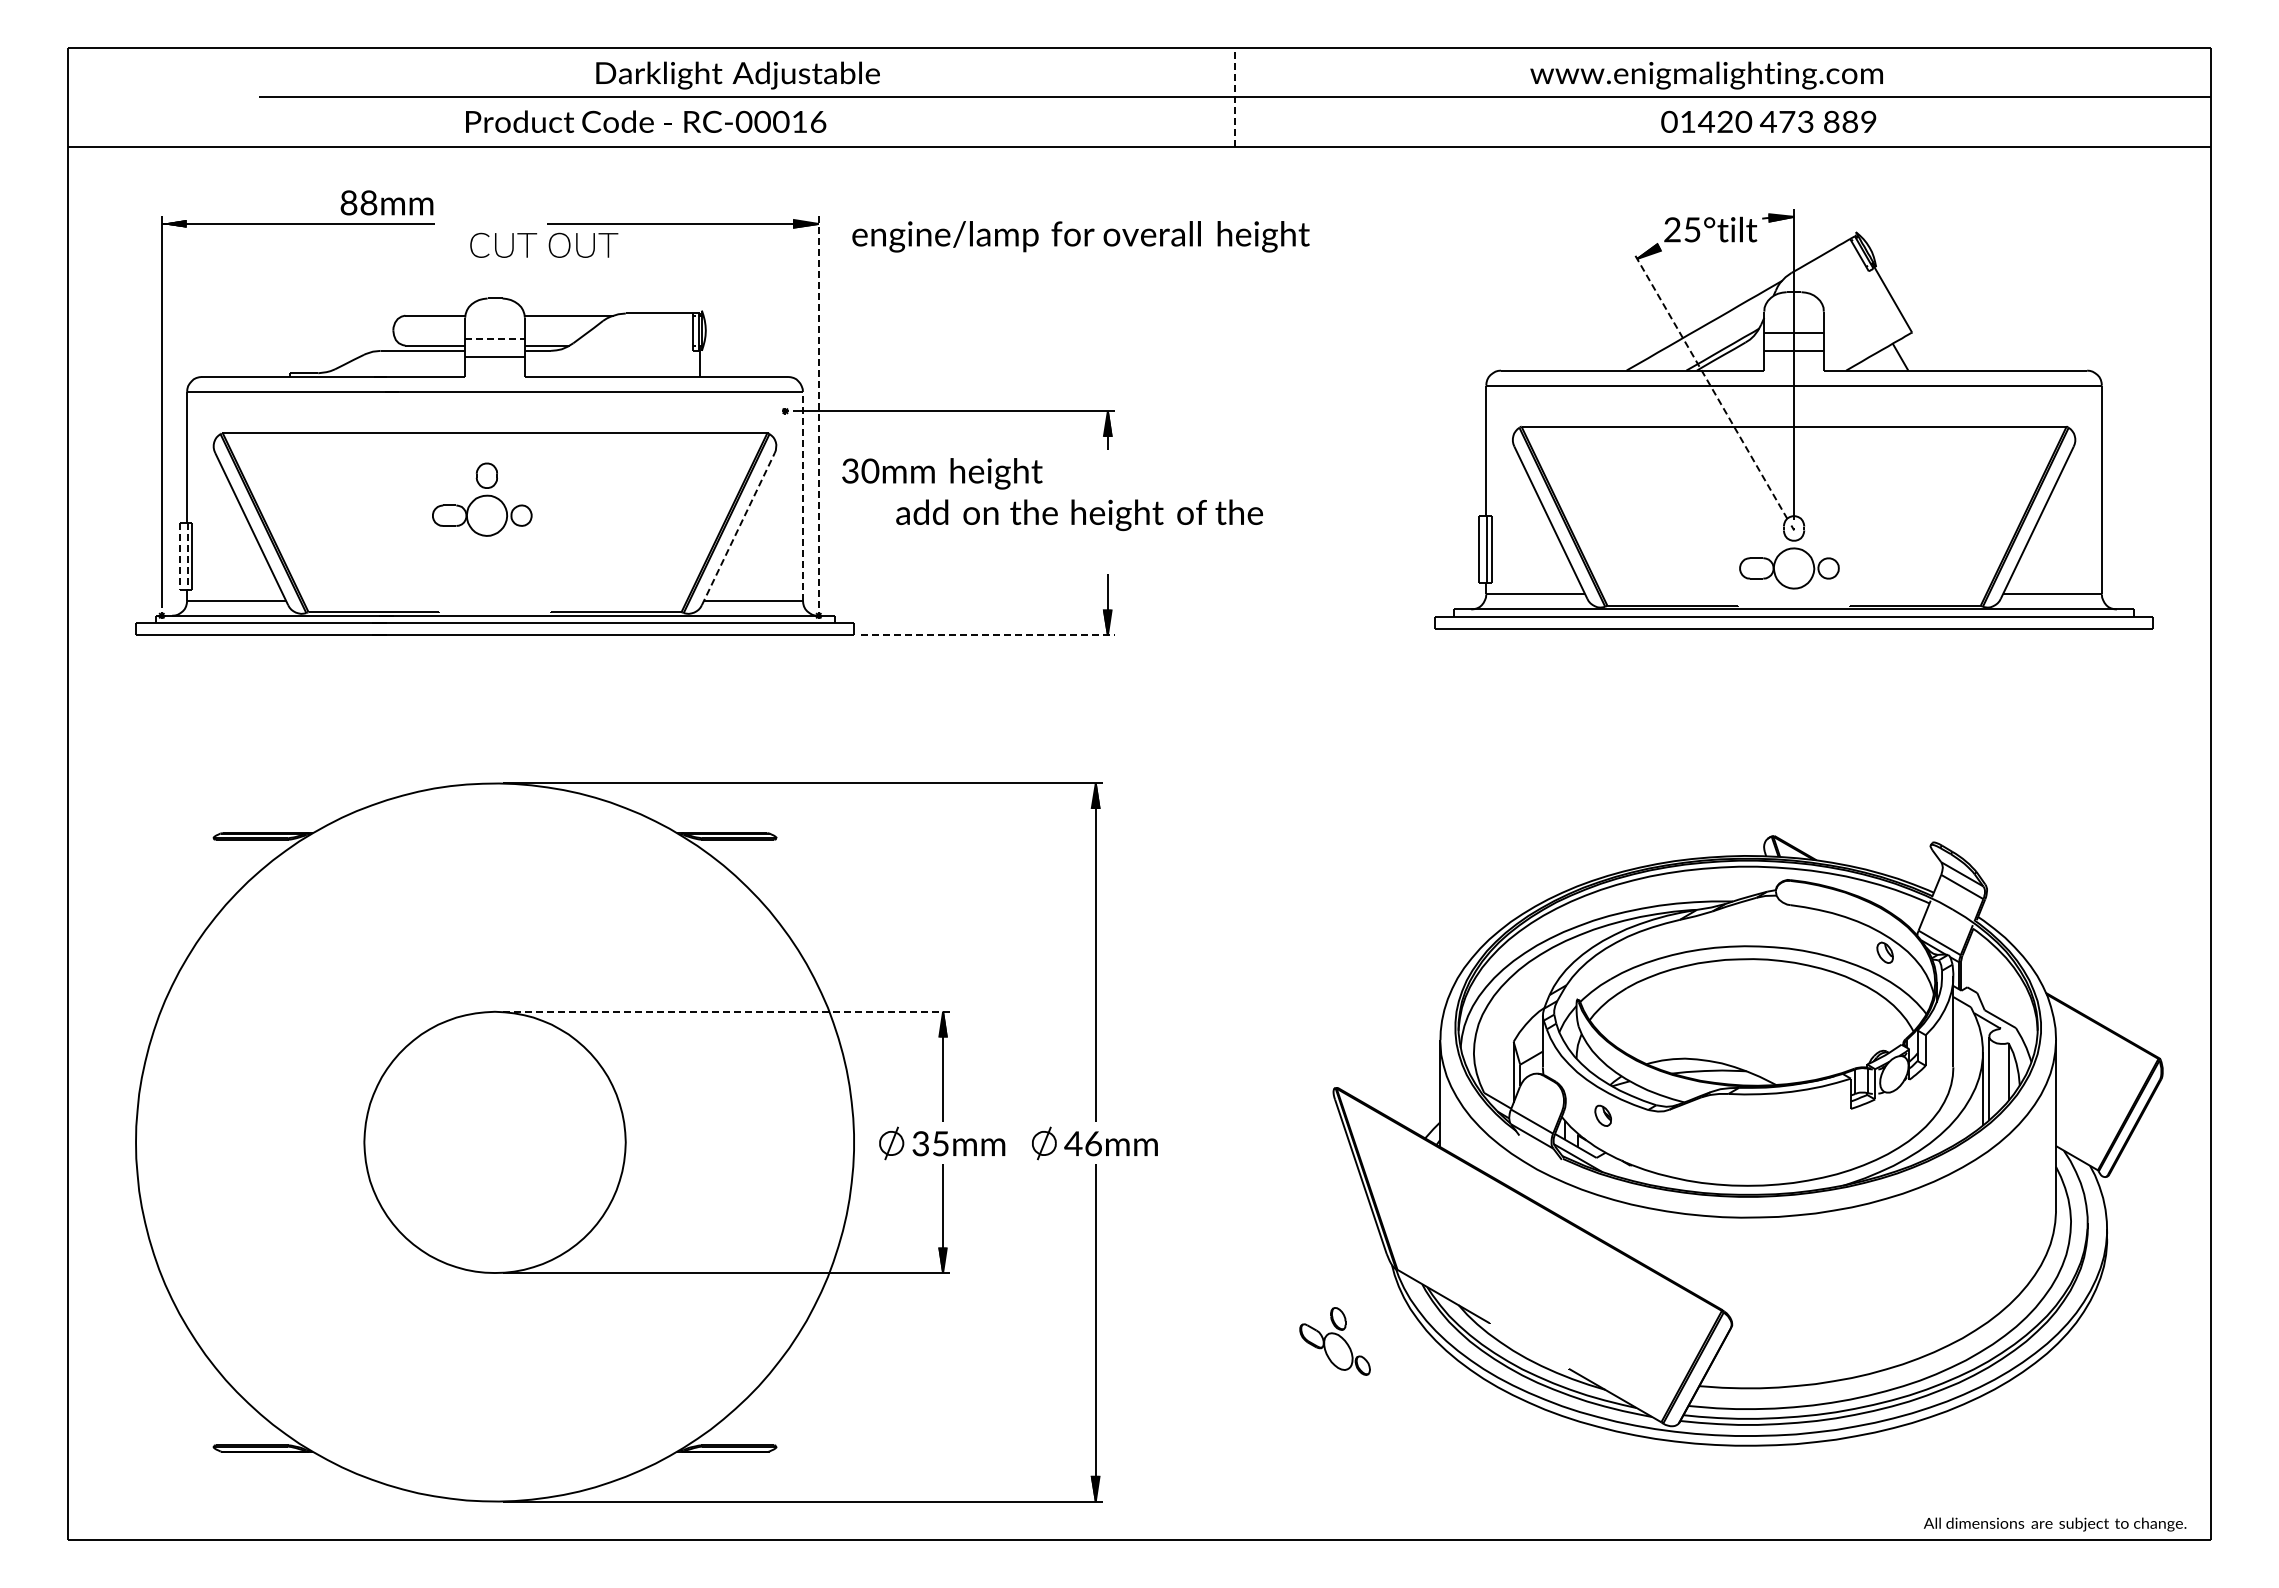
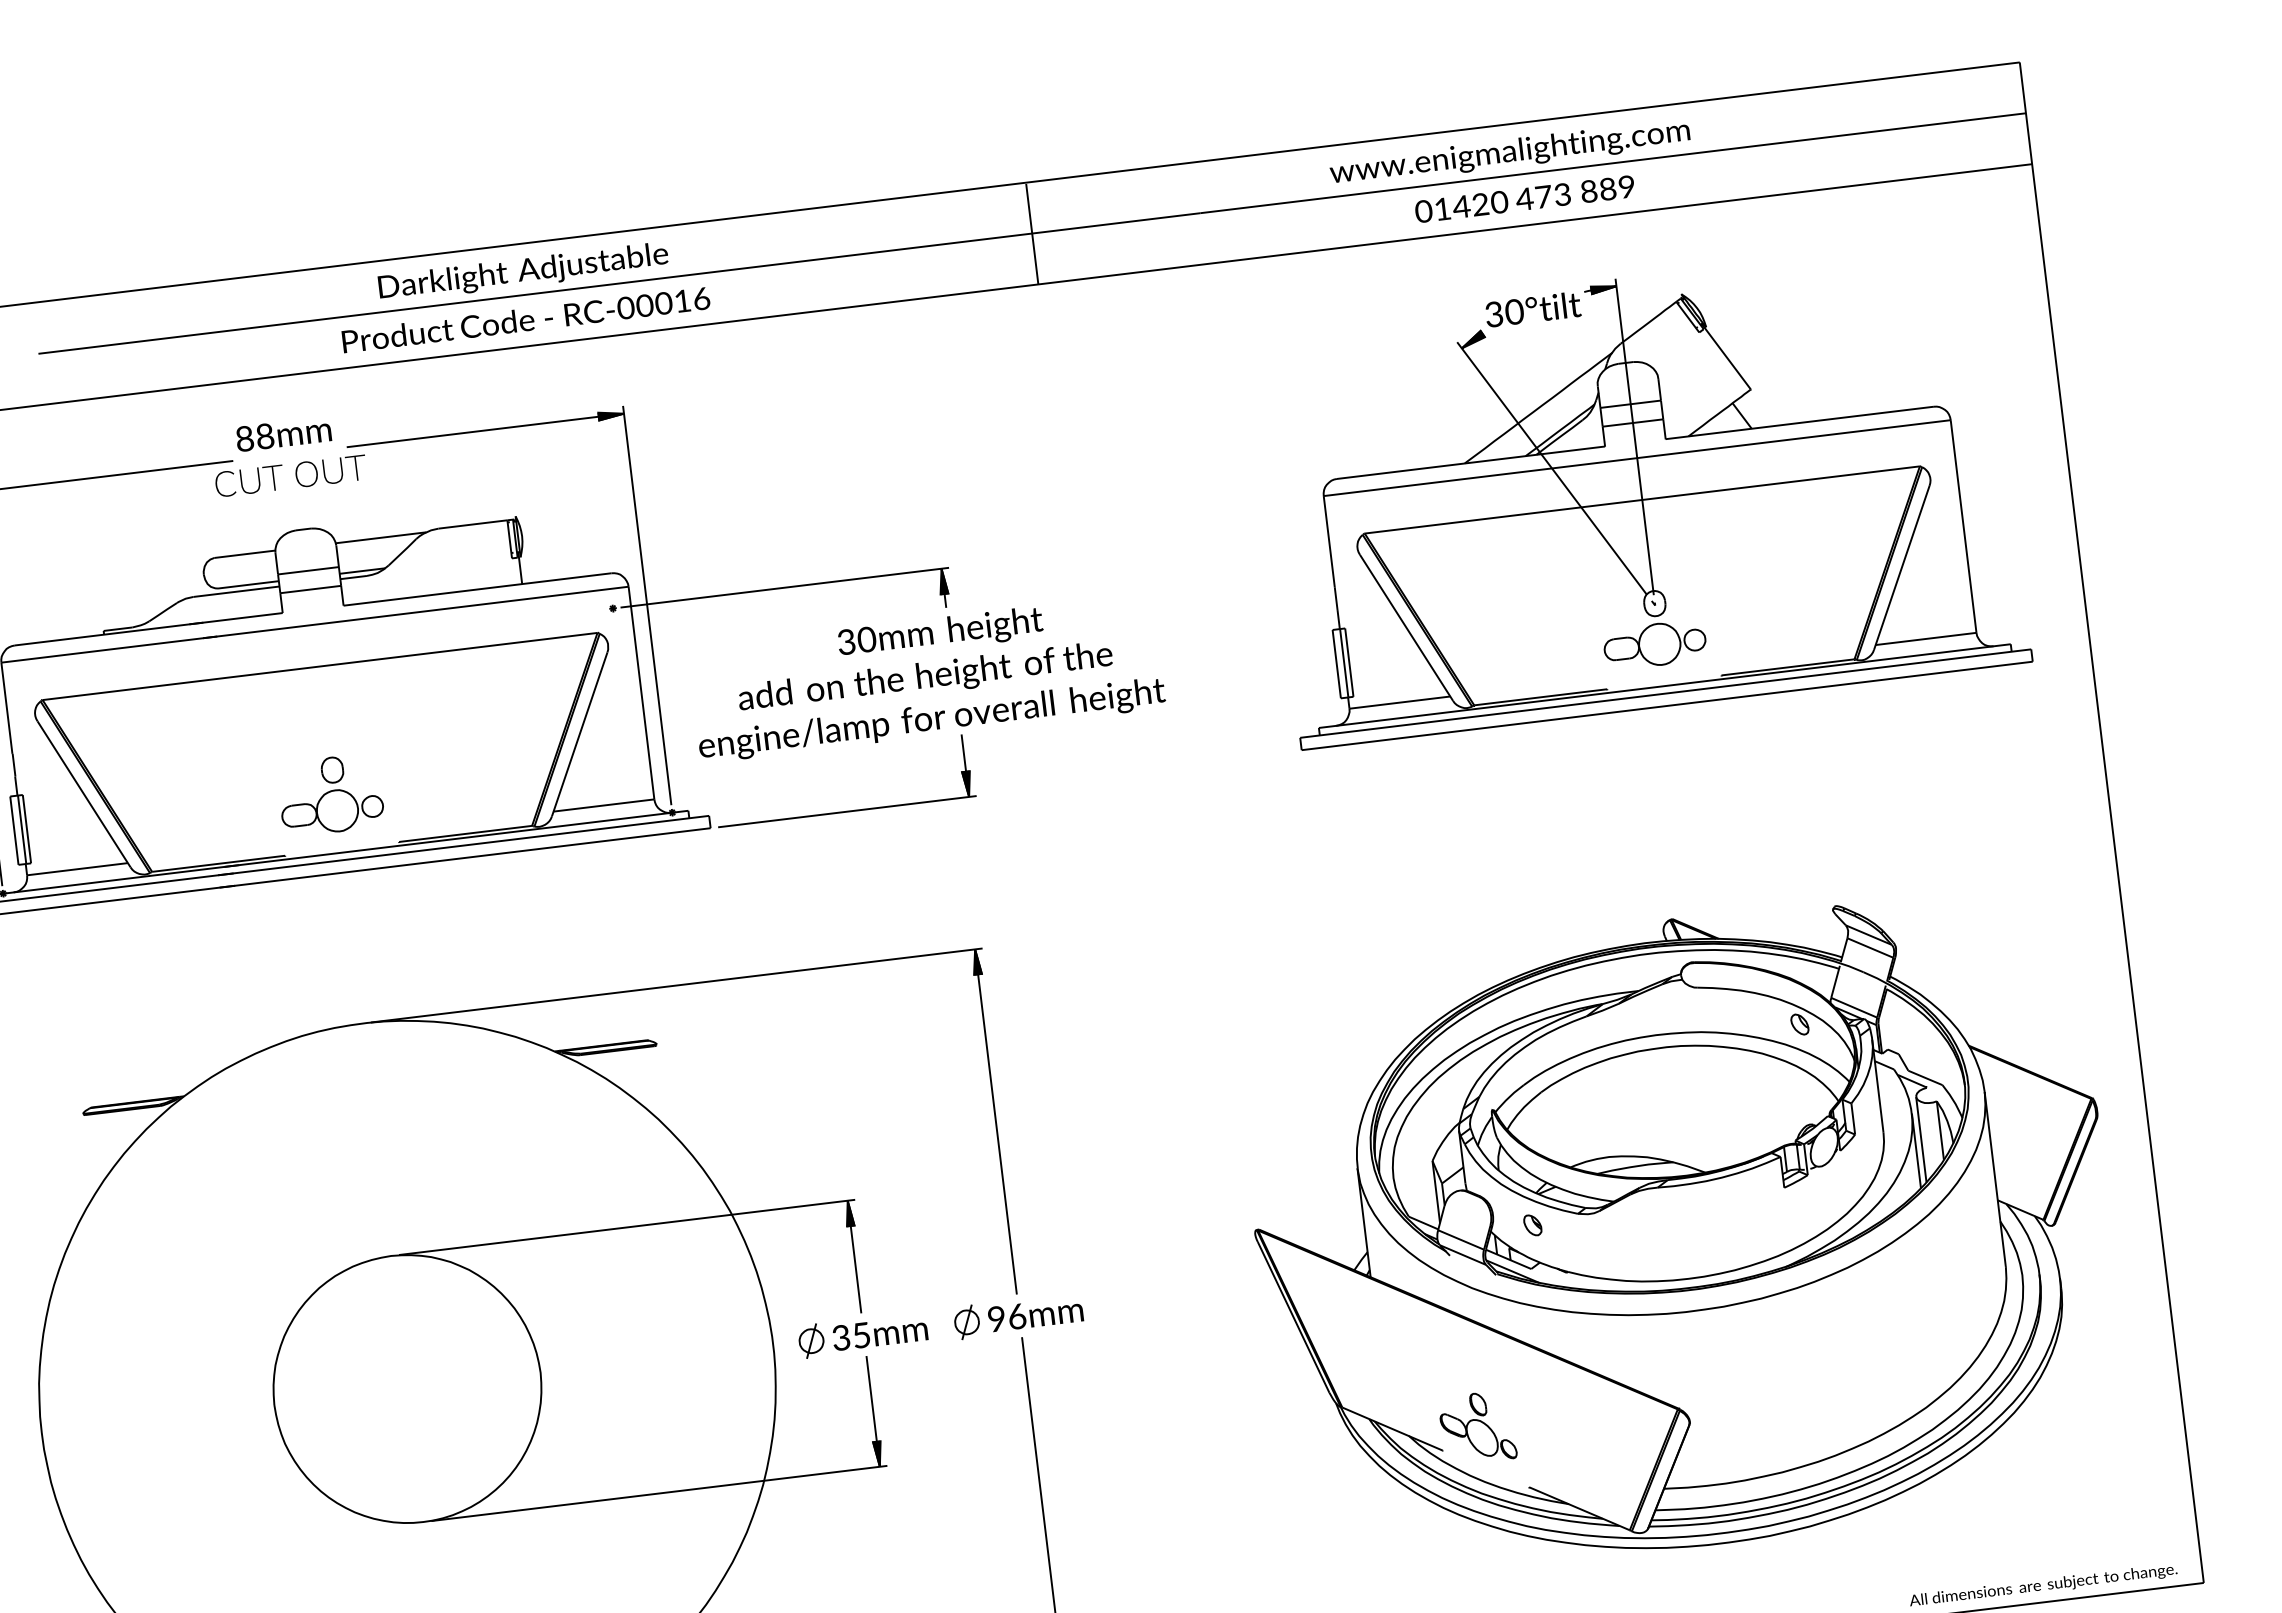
line: (1234, 97) -> (1031, 233), dashed -> solid
text: (646, 121) -> (526, 319), moved
text: (1768, 121) -> (1524, 198), moved
text: (386, 202) -> (283, 433), moved
text: (1682, 229) -> (1504, 312), 25°tilt -> 30°tilt
text: (1080, 236) -> (931, 720), moved
text: (544, 244) -> (291, 475), moved
line: (495, 339) -> (308, 571), dashed -> solid
line: (1710, 385) -> (1552, 468), dashed -> solid
line: (818, 411) -> (646, 604), dashed -> solid
text: (942, 473) -> (940, 633), moved
line: (802, 495) -> (640, 692), dashed -> solid
part: (482, 499) -> (330, 794), moved
line: (738, 528) -> (579, 733), dashed -> solid
line: (180, 556) -> (14, 831), dashed -> solid
line: (187, 556) -> (22, 830), dashed -> solid
line: (988, 635) -> (847, 811), dashed -> solid
line: (726, 1011) -> (627, 1227), dashed -> solid
text: (1073, 1143) -> (996, 1318), 46mm -> 96mm
part: (1334, 1341) -> (1477, 1428), moved

